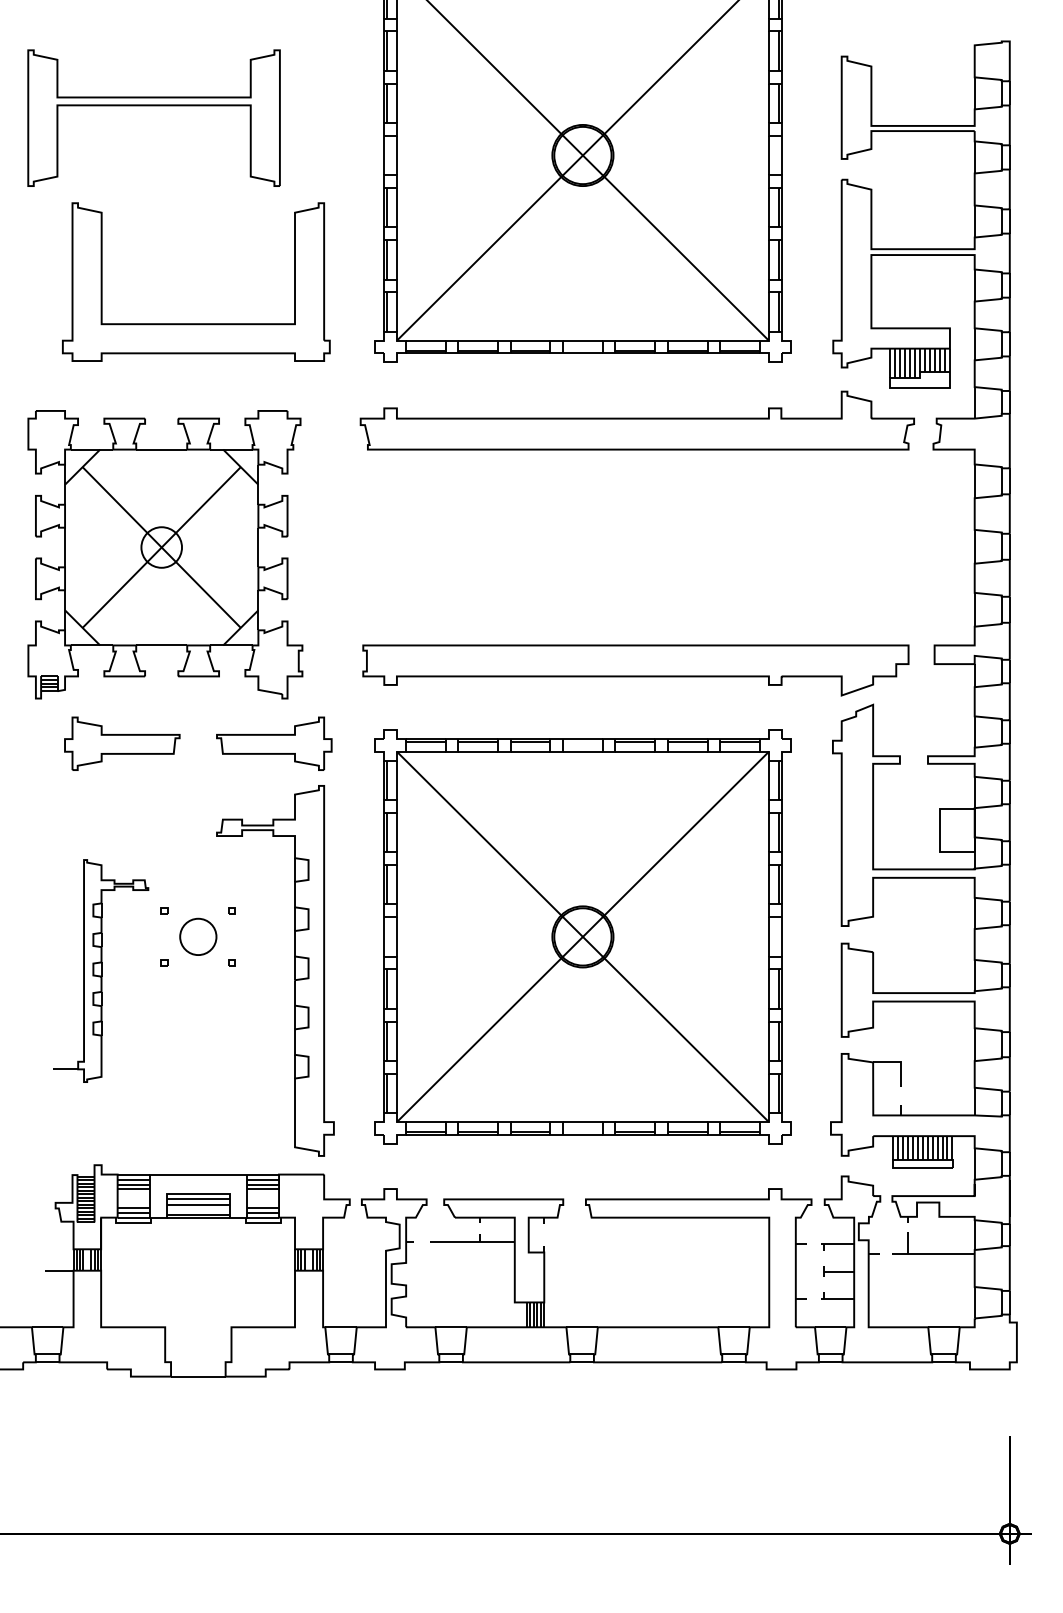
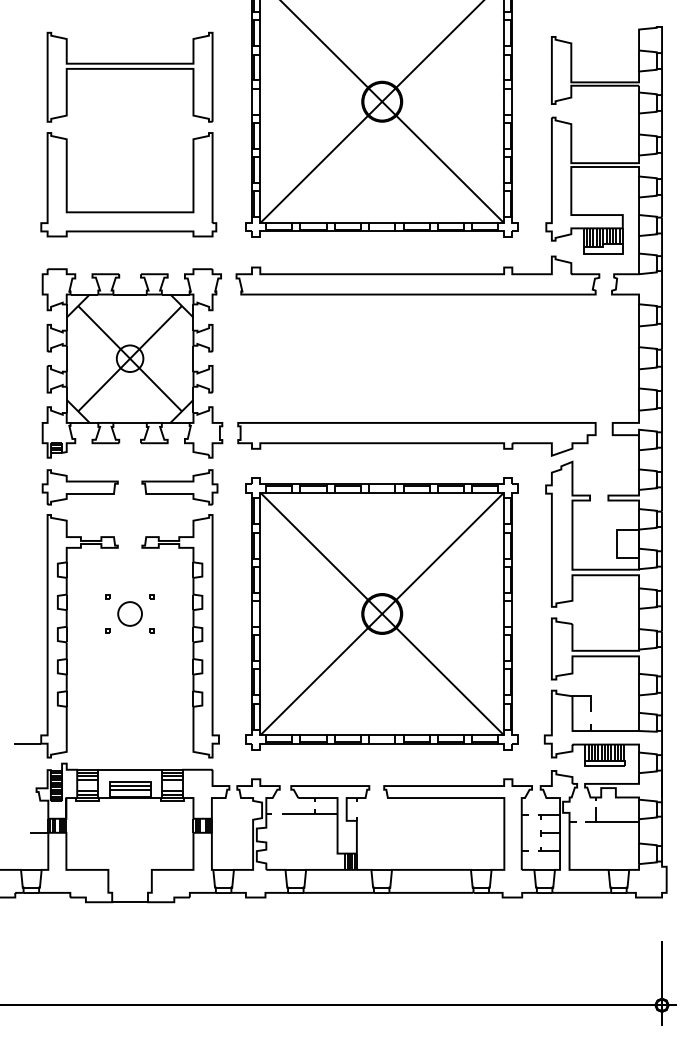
part: (153, 106) -> (129, 69), moved
part: (165, 554) -> (132, 363), moved
part: (101, 971) -> (66, 636), size x1.67

